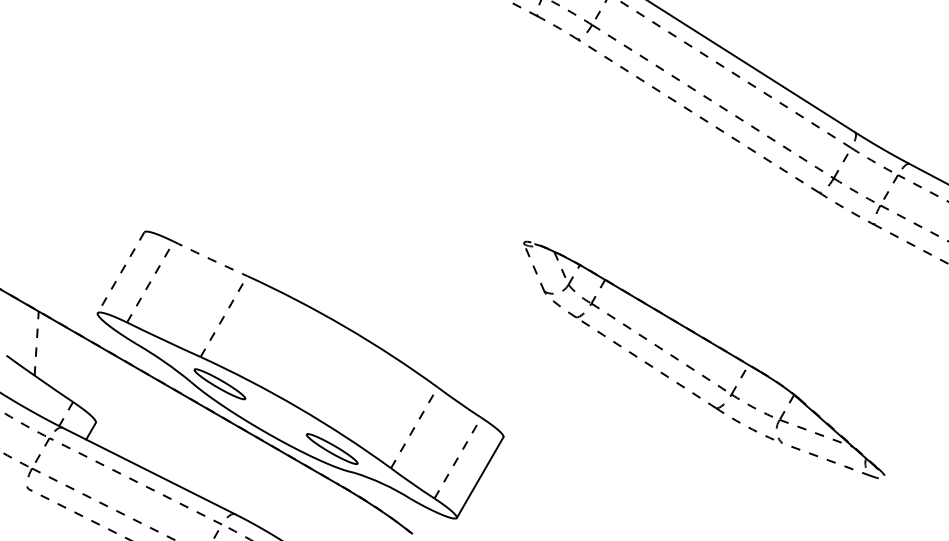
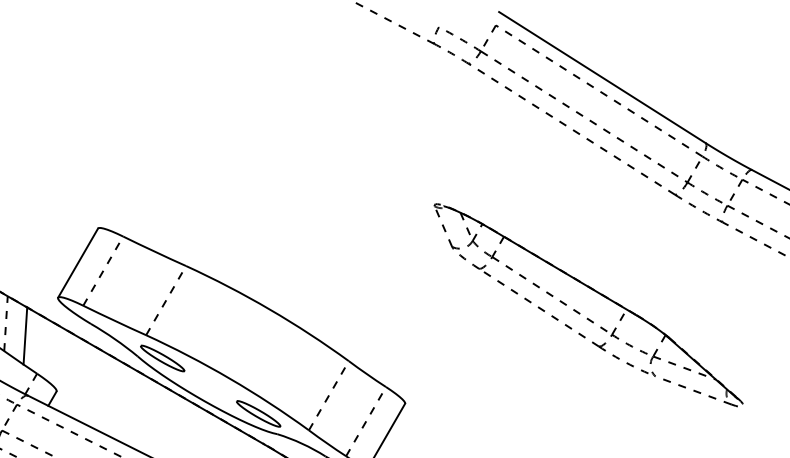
arc: (210, 259) -> (154, 251), dashed -> solid
line: (121, 272) -> (78, 262), dashed -> solid
line: (59, 357) -> (25, 335), added
part: (694, 369) -> (580, 313), moved

